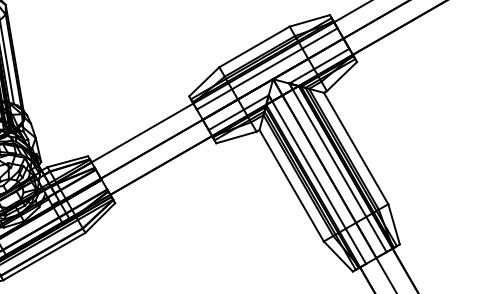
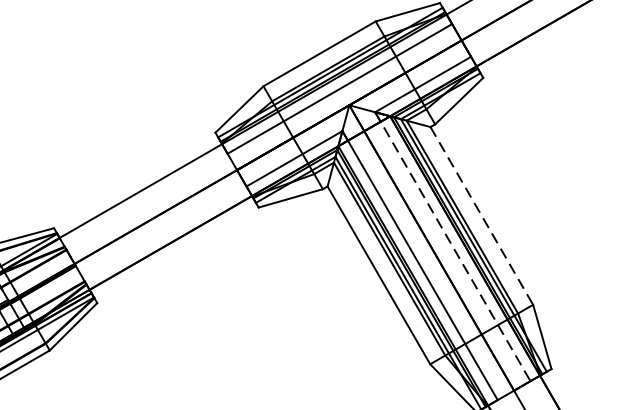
line: (356, 148) -> (482, 215), solid -> dashed
line: (338, 168) -> (453, 247), solid -> dashed

